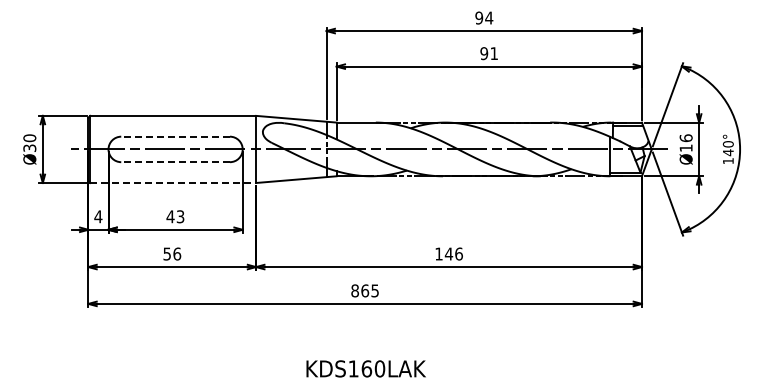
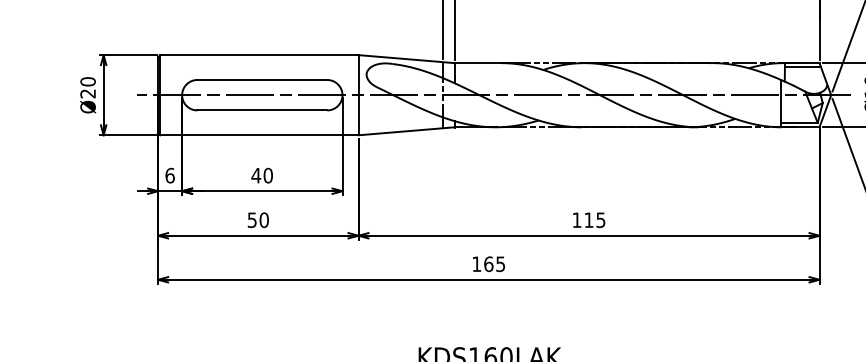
line: (175, 136) -> (262, 79), dashed -> solid
text: (29, 147) -> (87, 92), Ø30 -> Ø20
line: (175, 162) -> (262, 110), dashed -> solid
line: (173, 182) -> (259, 134), dashed -> solid
text: (98, 216) -> (170, 175), 4 -> 6
text: (180, 216) -> (268, 175), 43 -> 40
text: (177, 253) -> (264, 219), 56 -> 50
text: (453, 253) -> (594, 219), 146 -> 115
text: (354, 290) -> (476, 263), 865 -> 165

